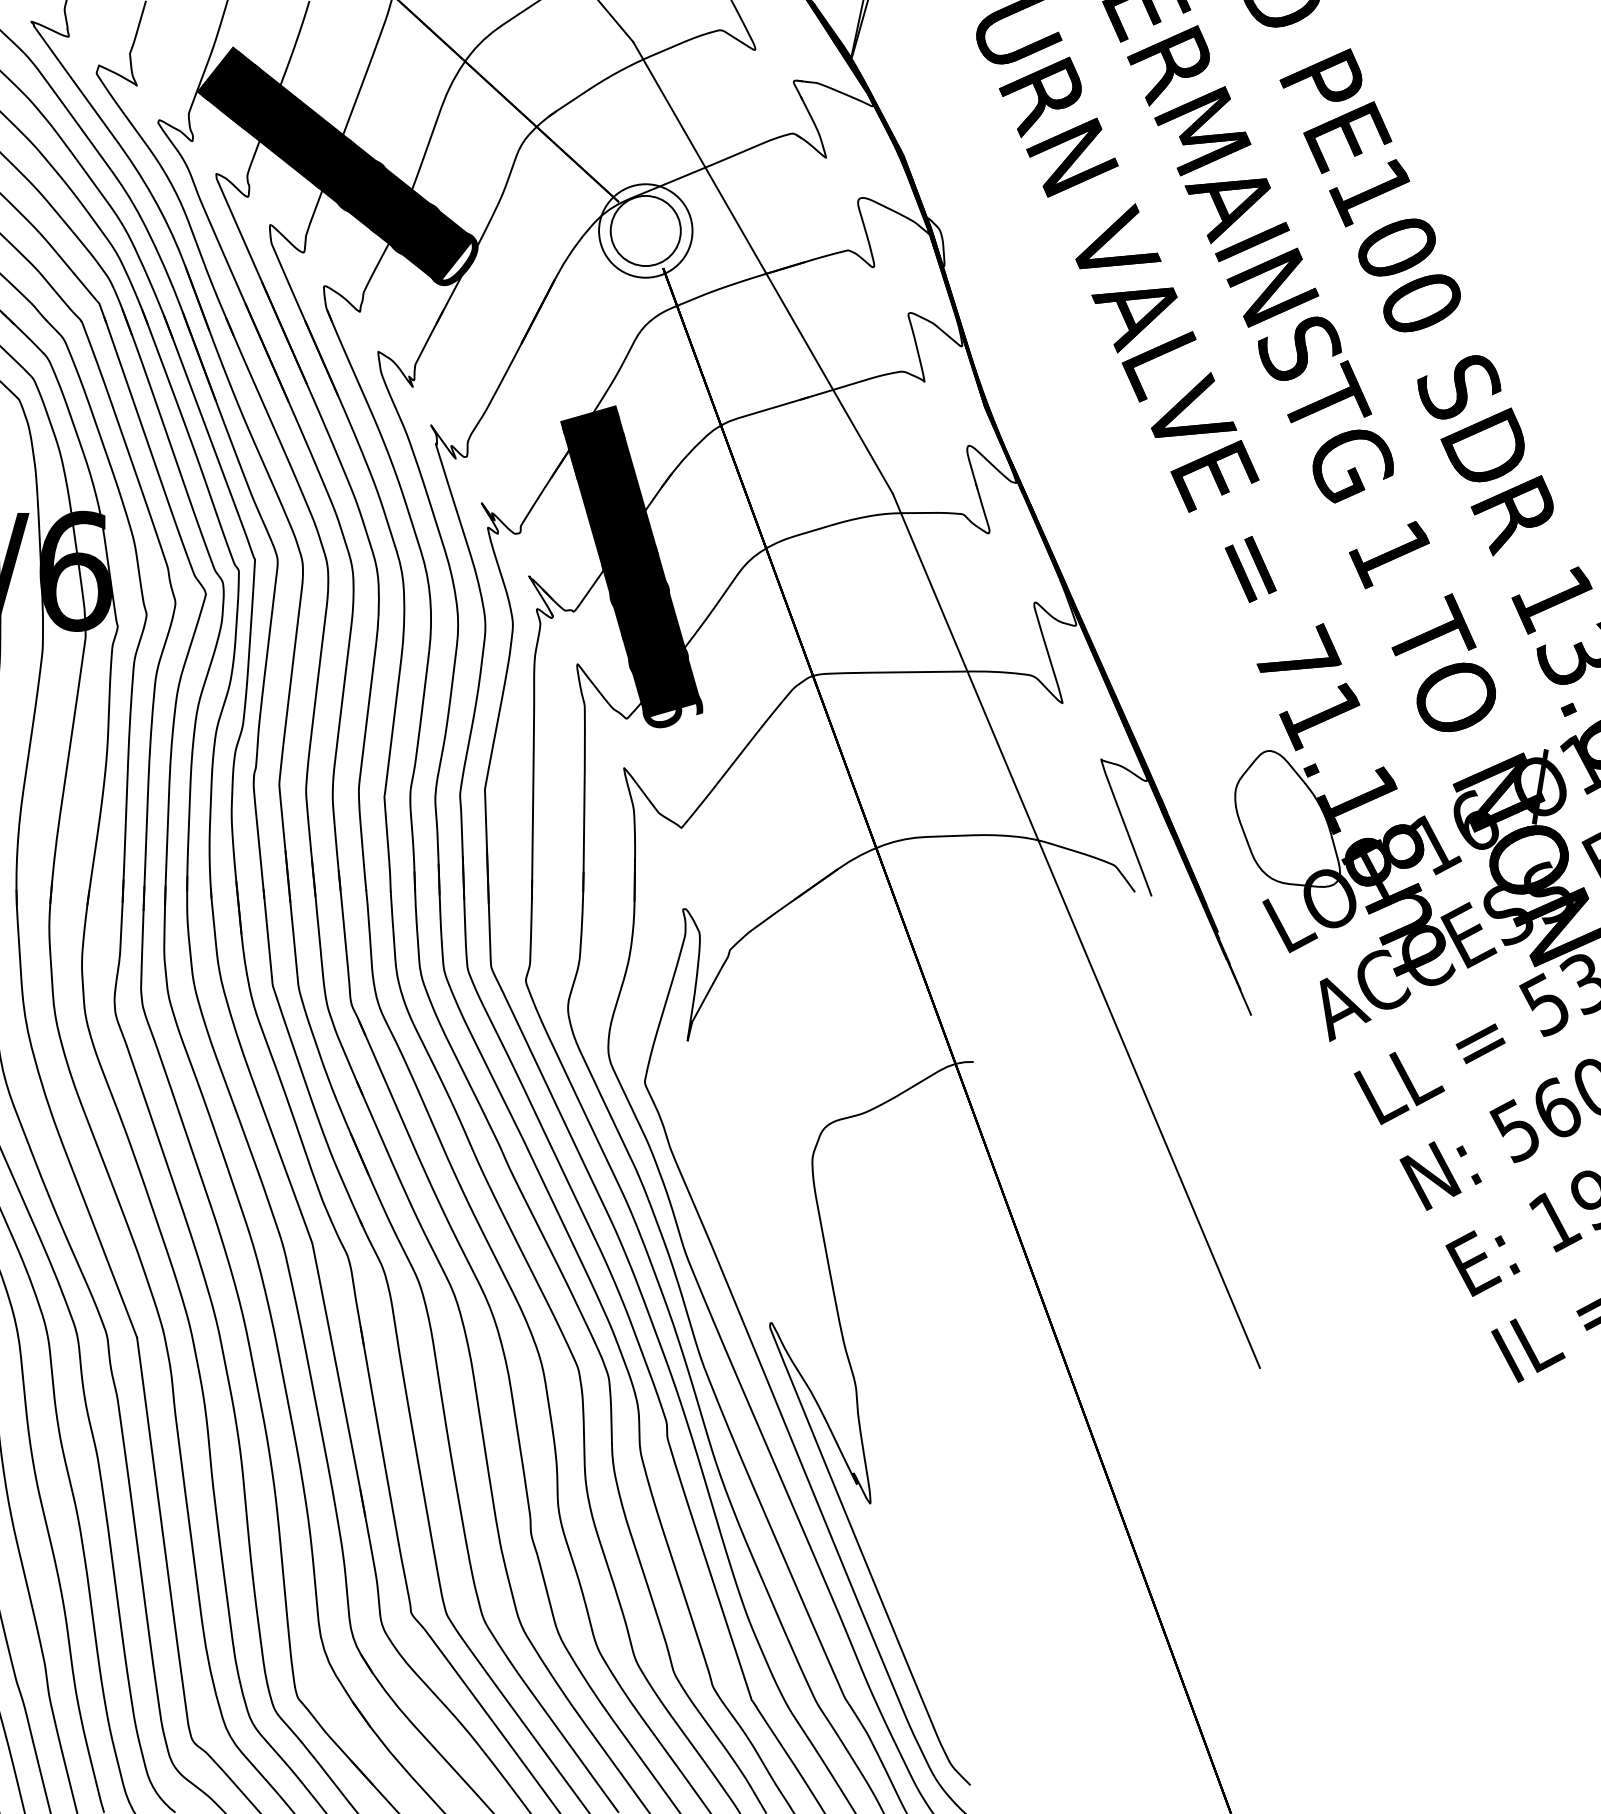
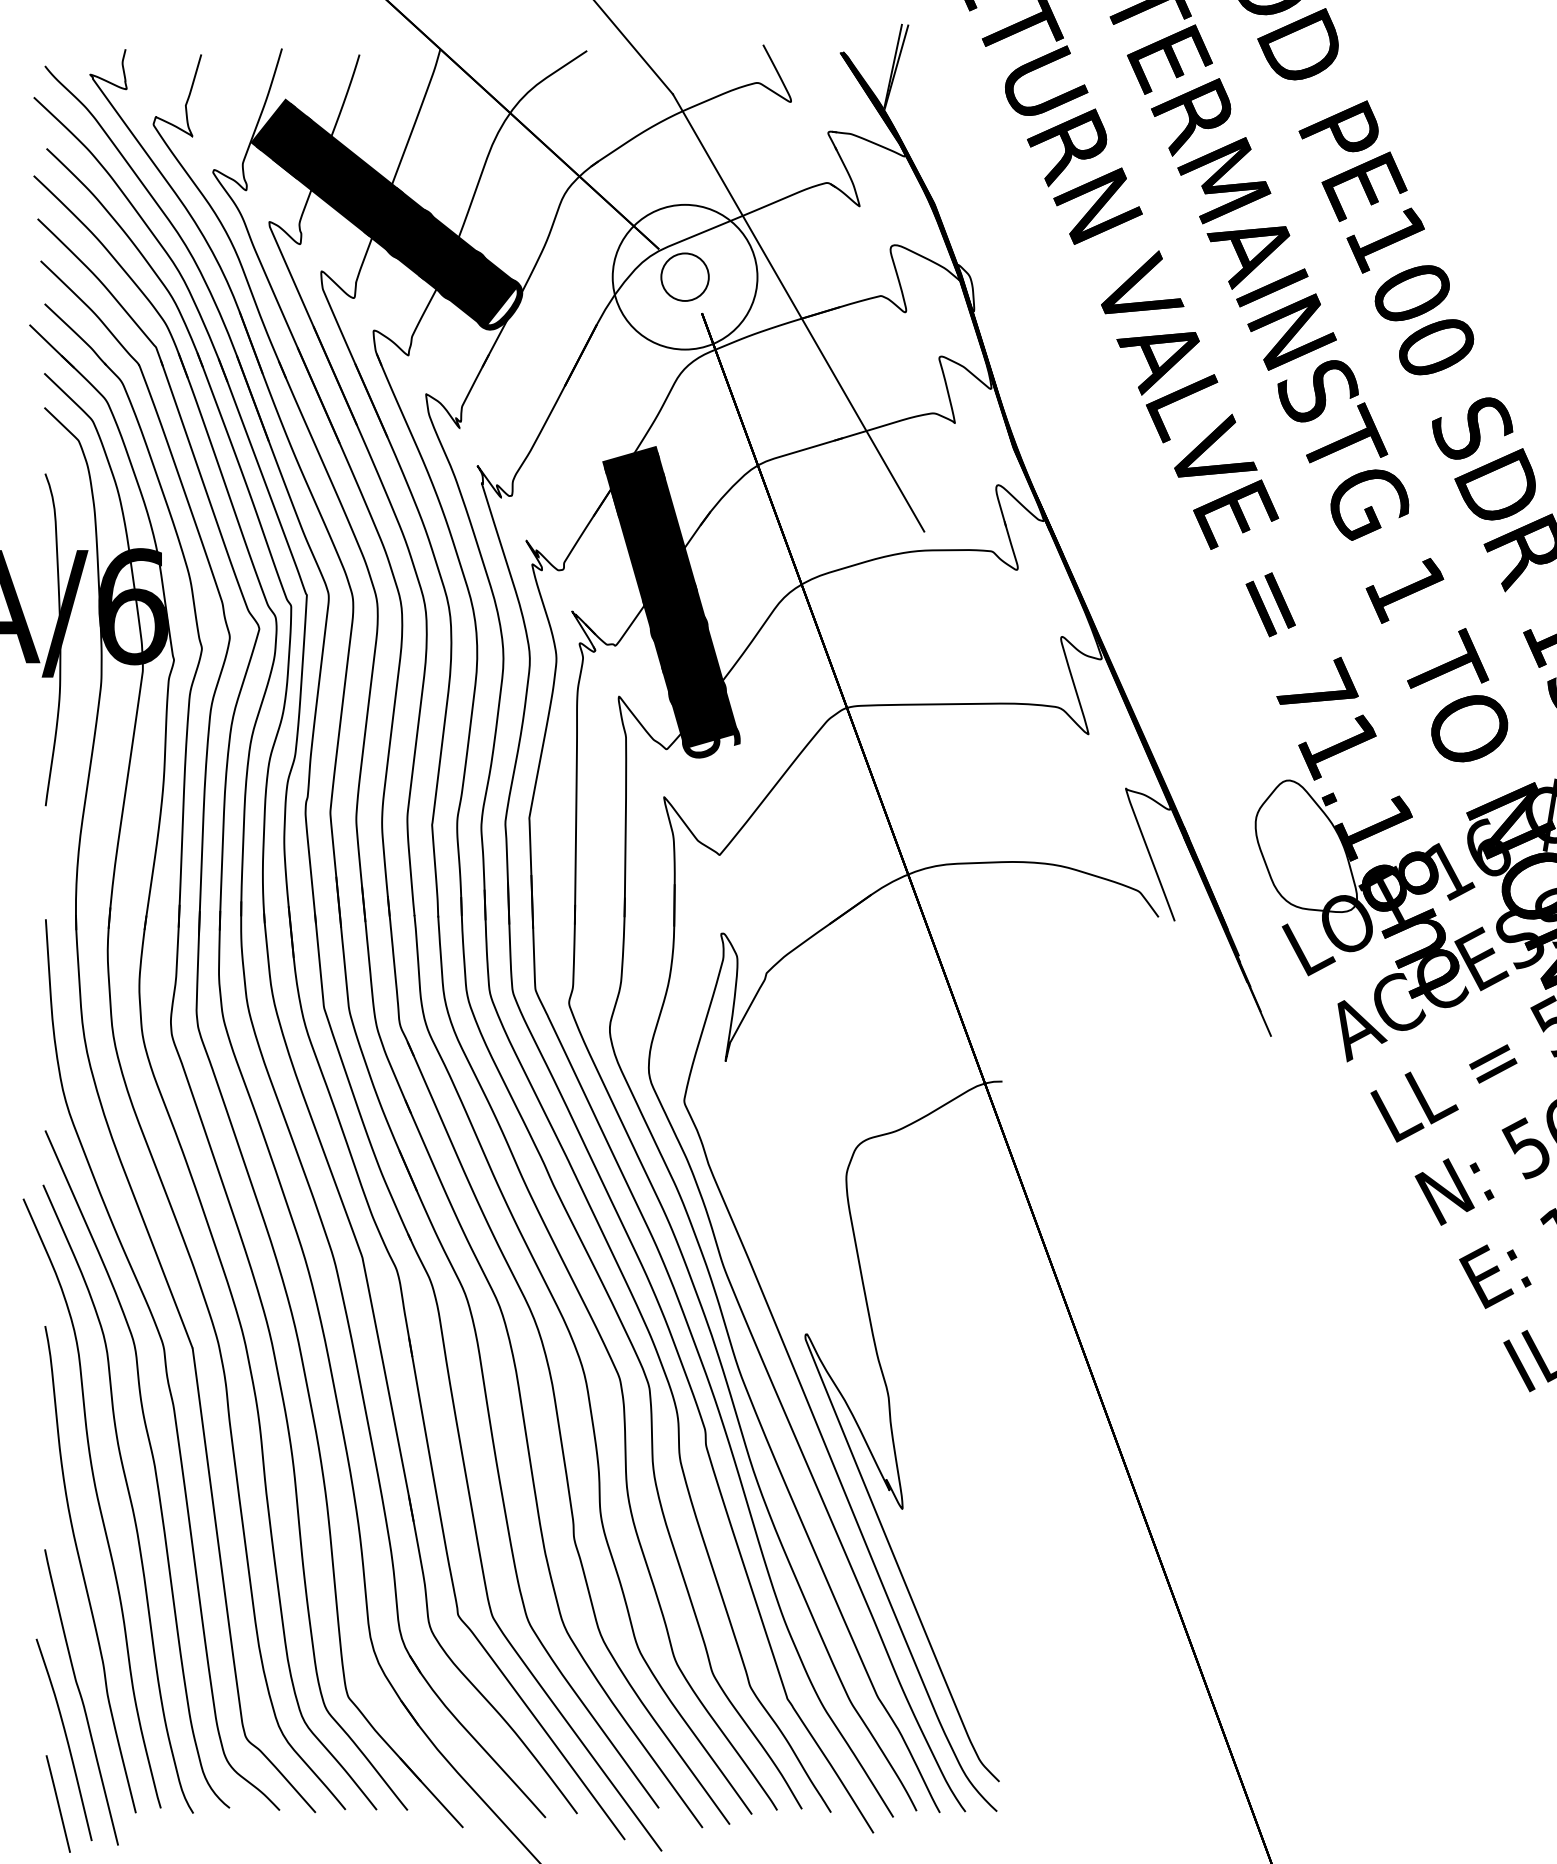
circle: (645, 230) -> (684, 276), size x1.6
circle: (646, 231) -> (685, 277), size x0.7
line: (1075, 930) -> (1101, 954), removed

